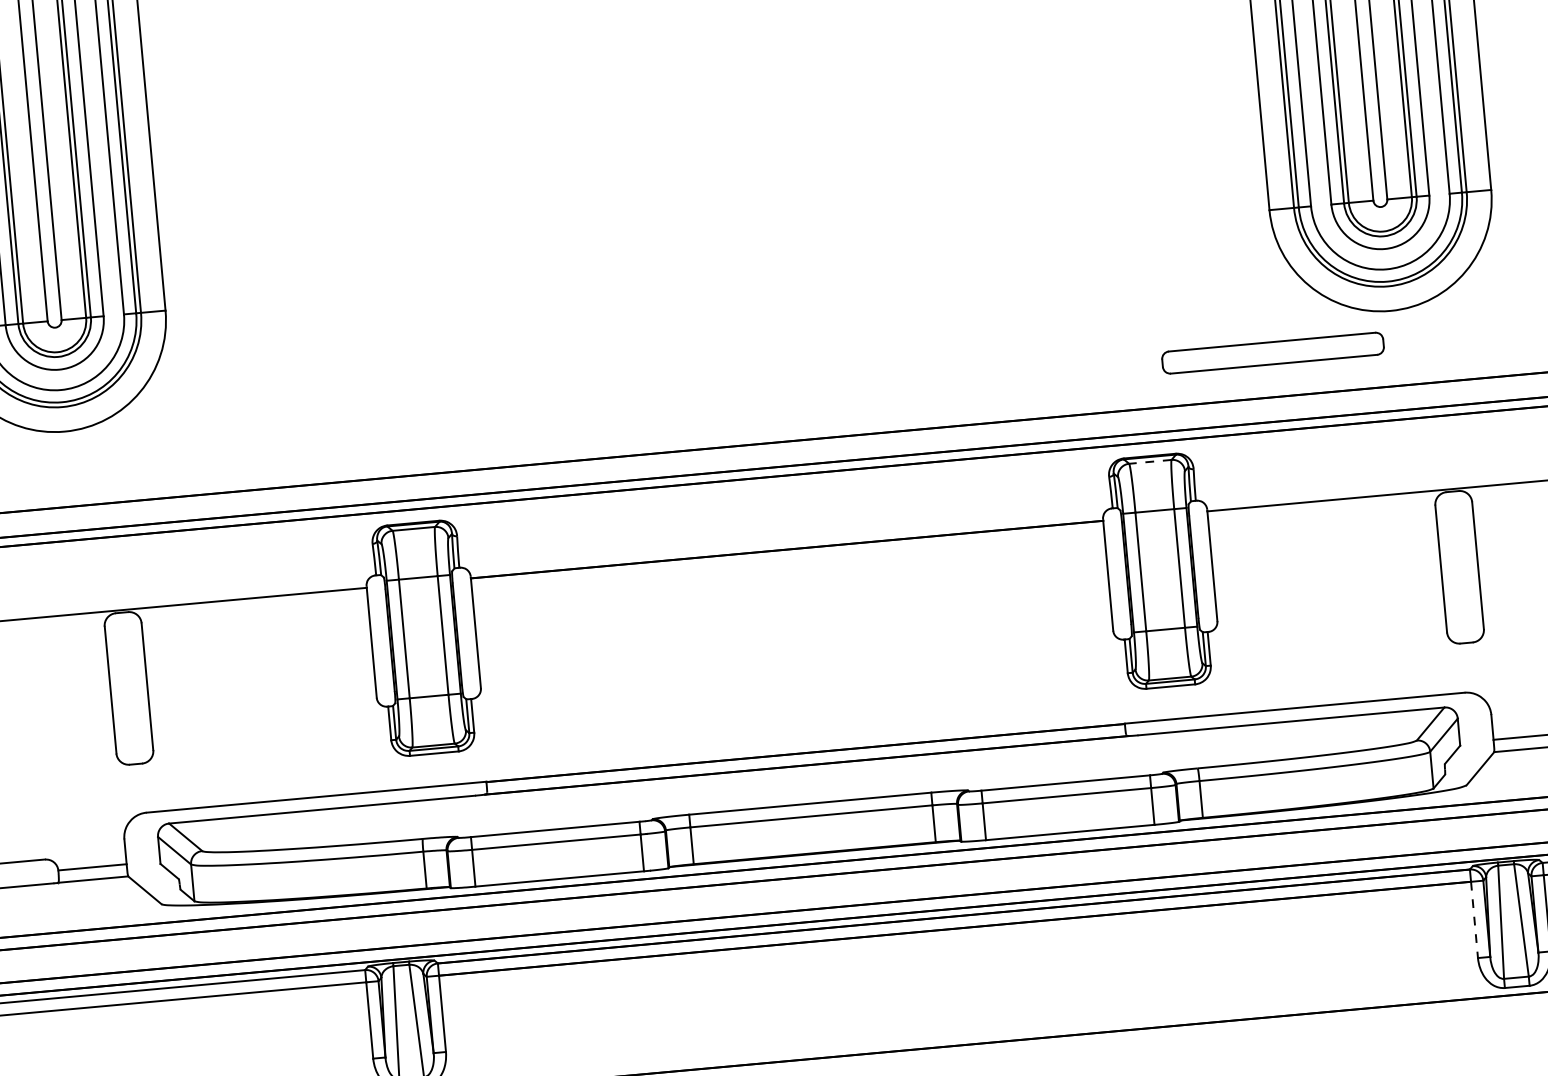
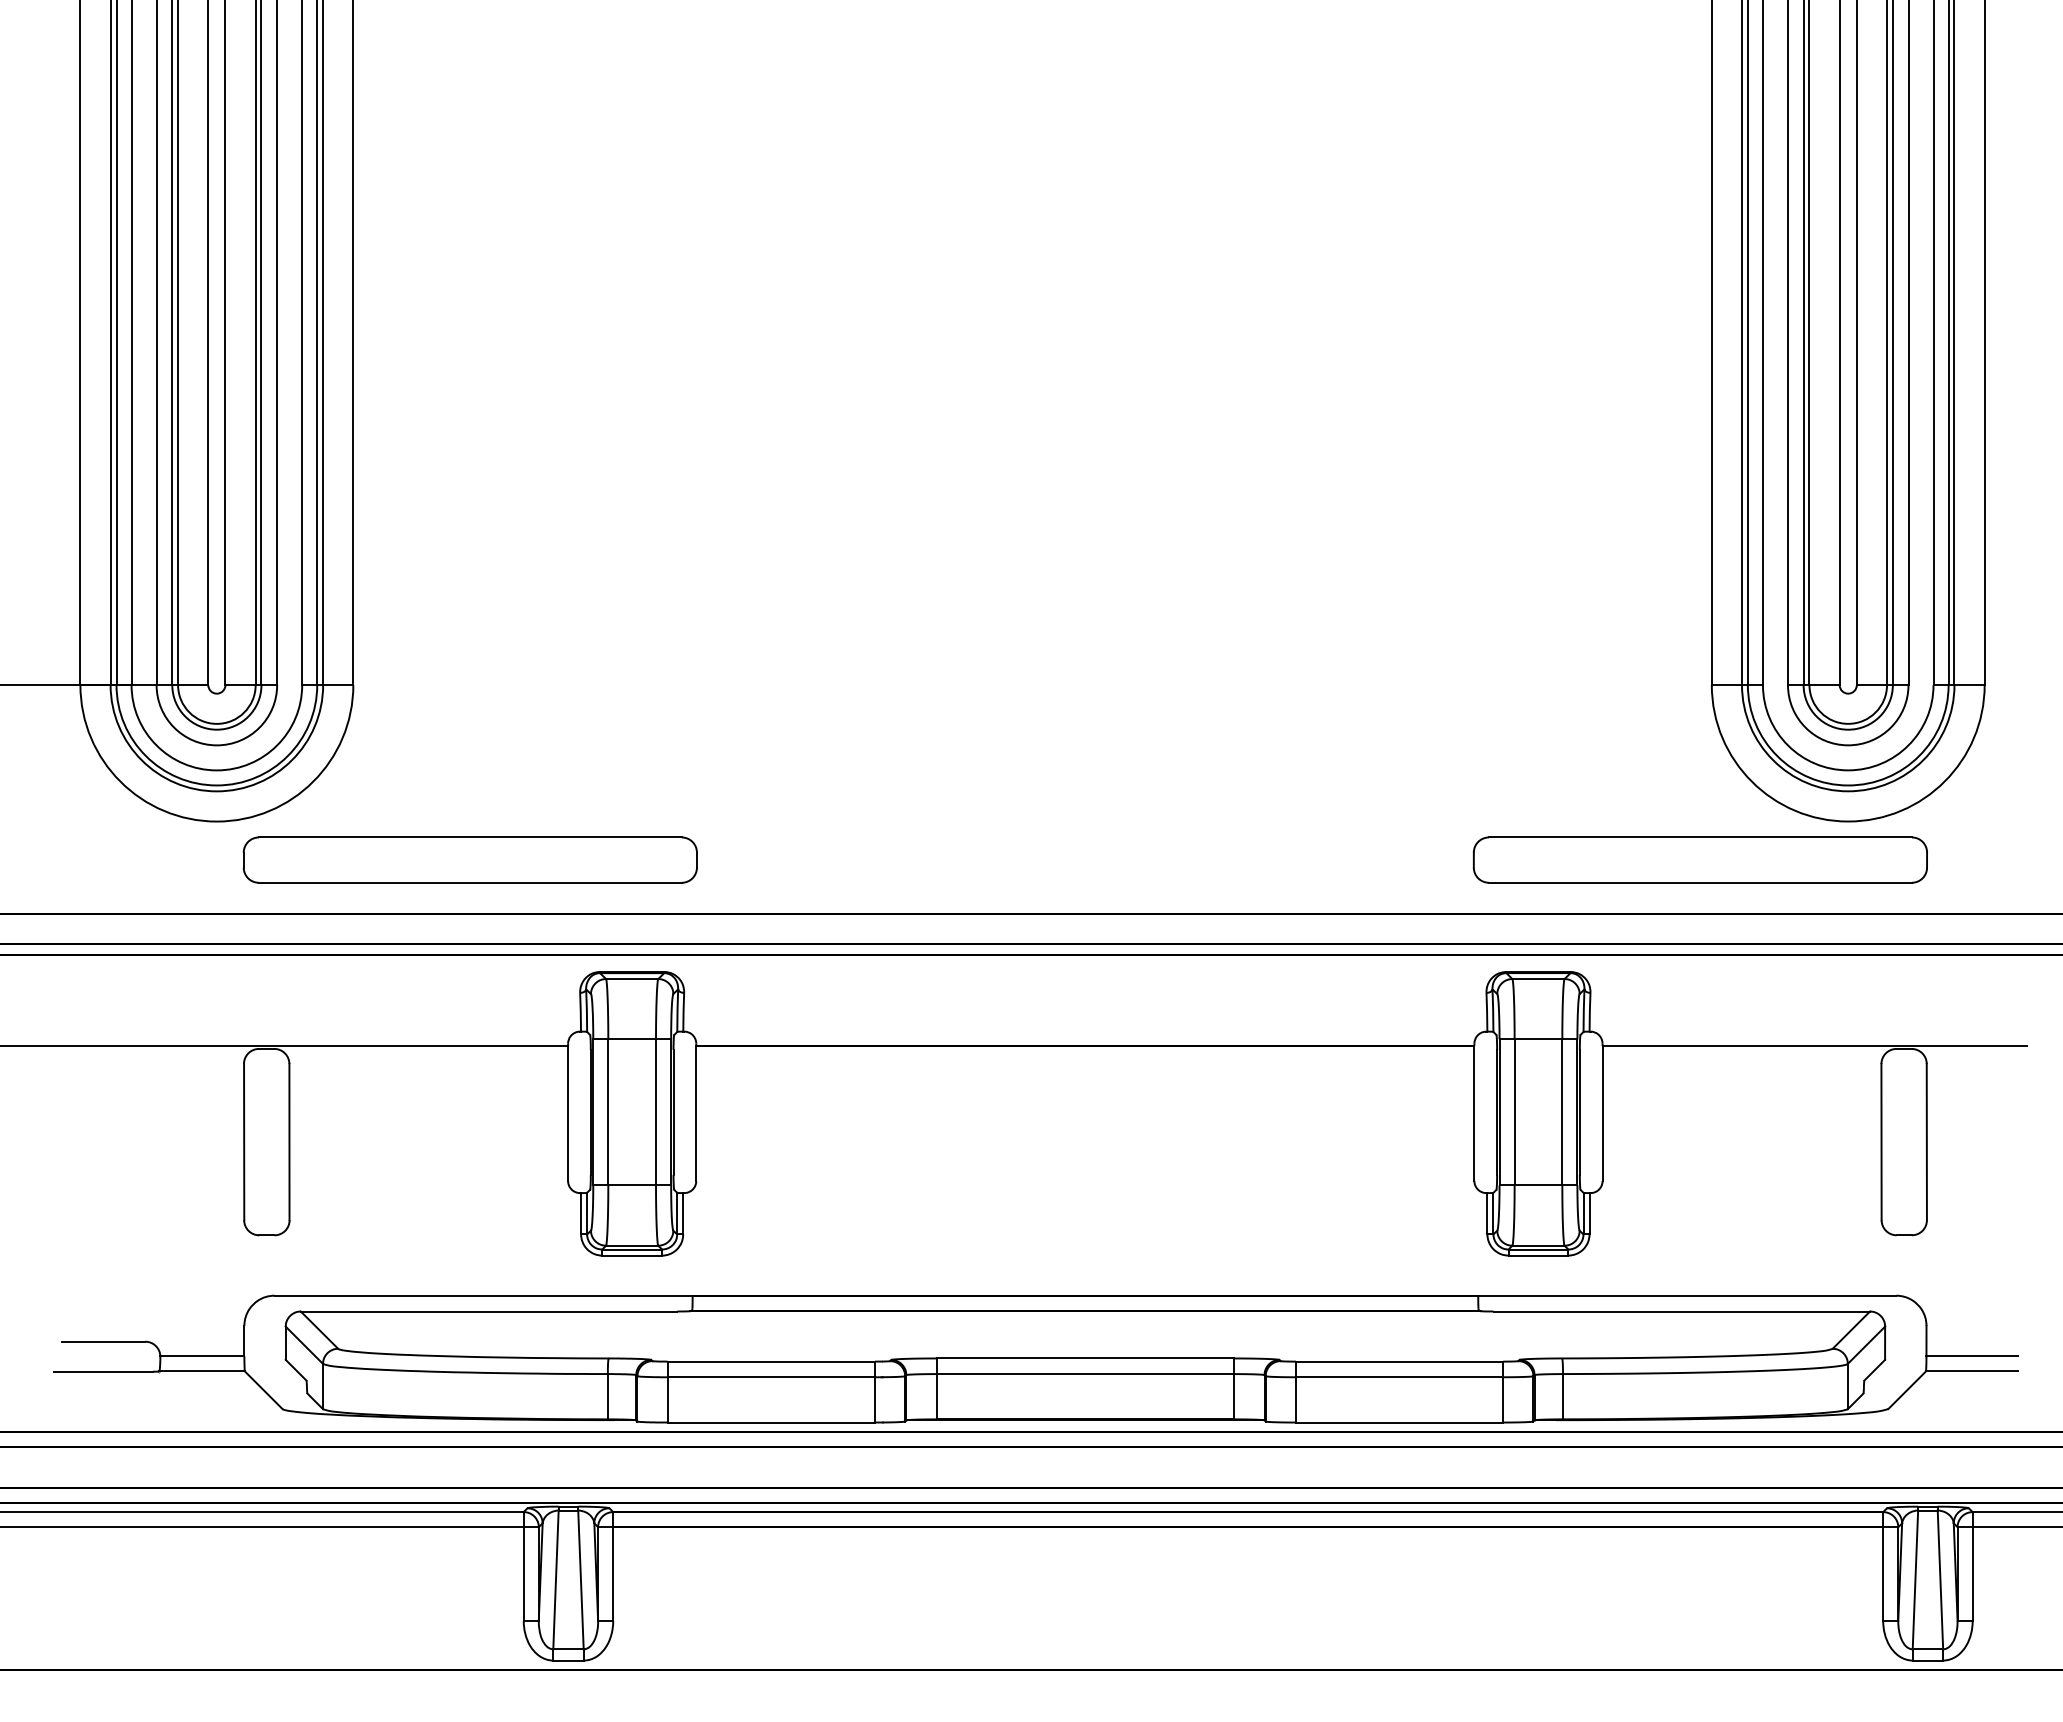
part: (1272, 352) -> (1699, 859), size x1.67
part: (272, 443) -> (469, 859), added
line: (1149, 462) -> (1537, 979), dashed -> solid
line: (1474, 920) -> (1883, 1574), dashed -> solid

